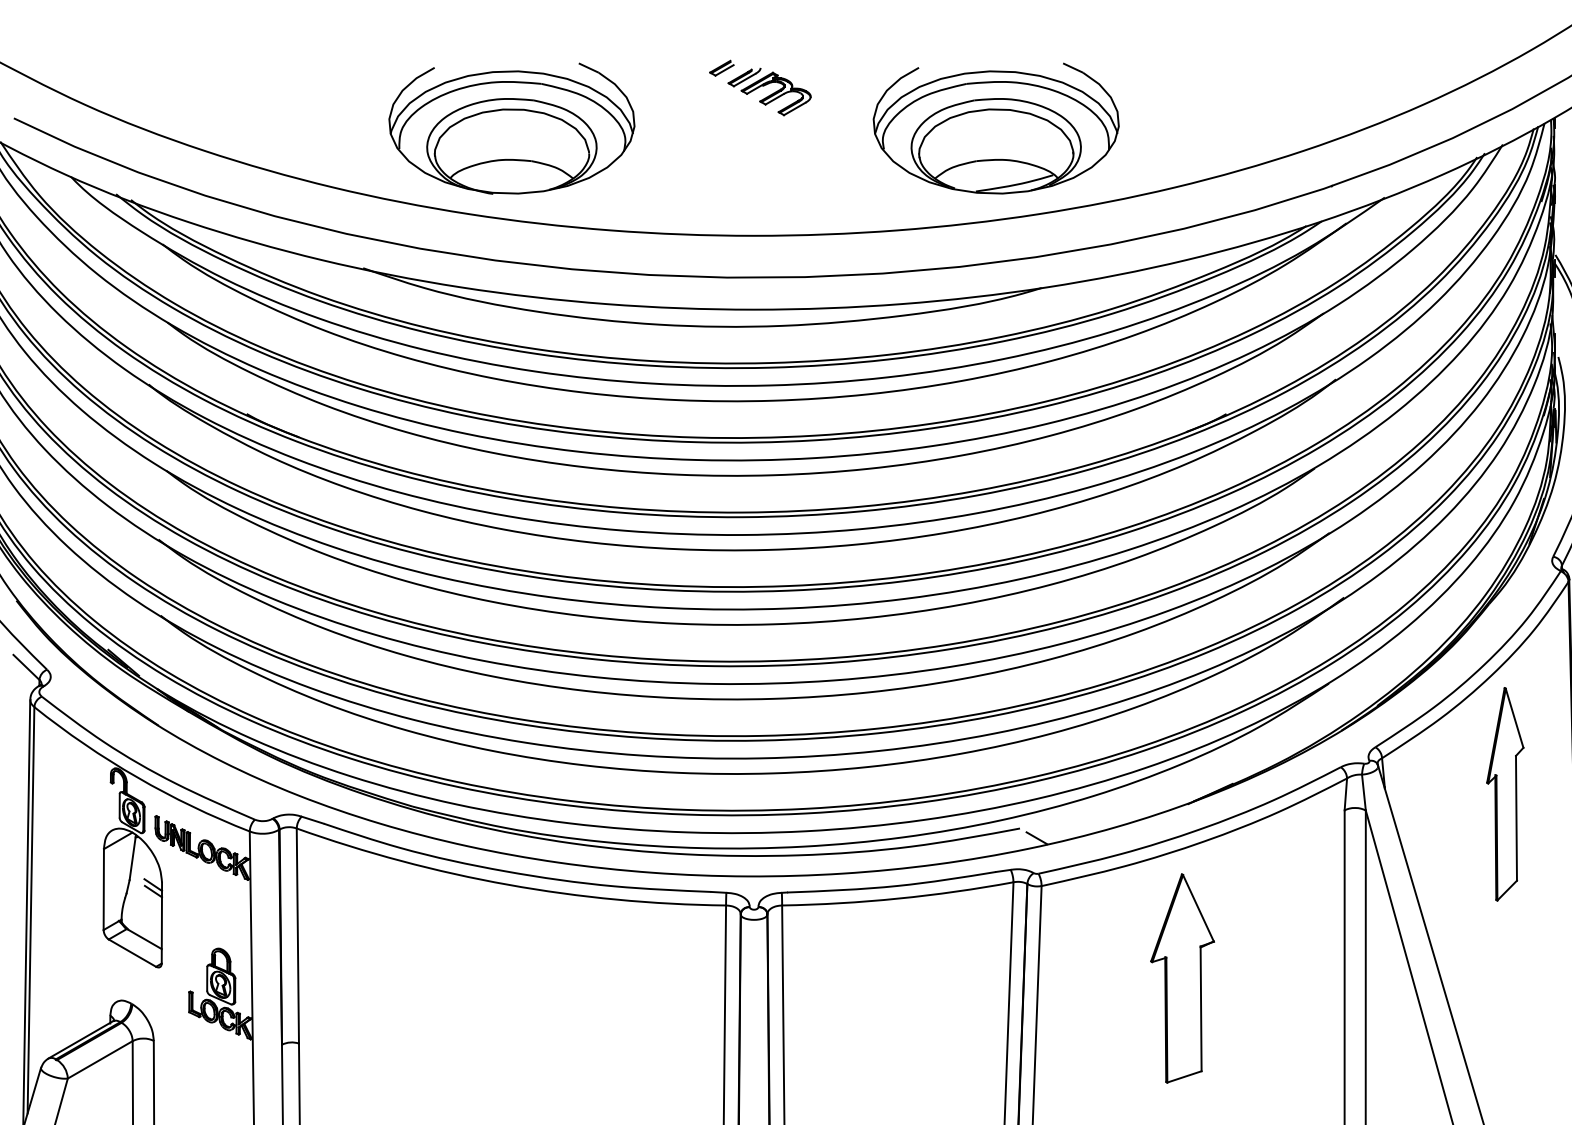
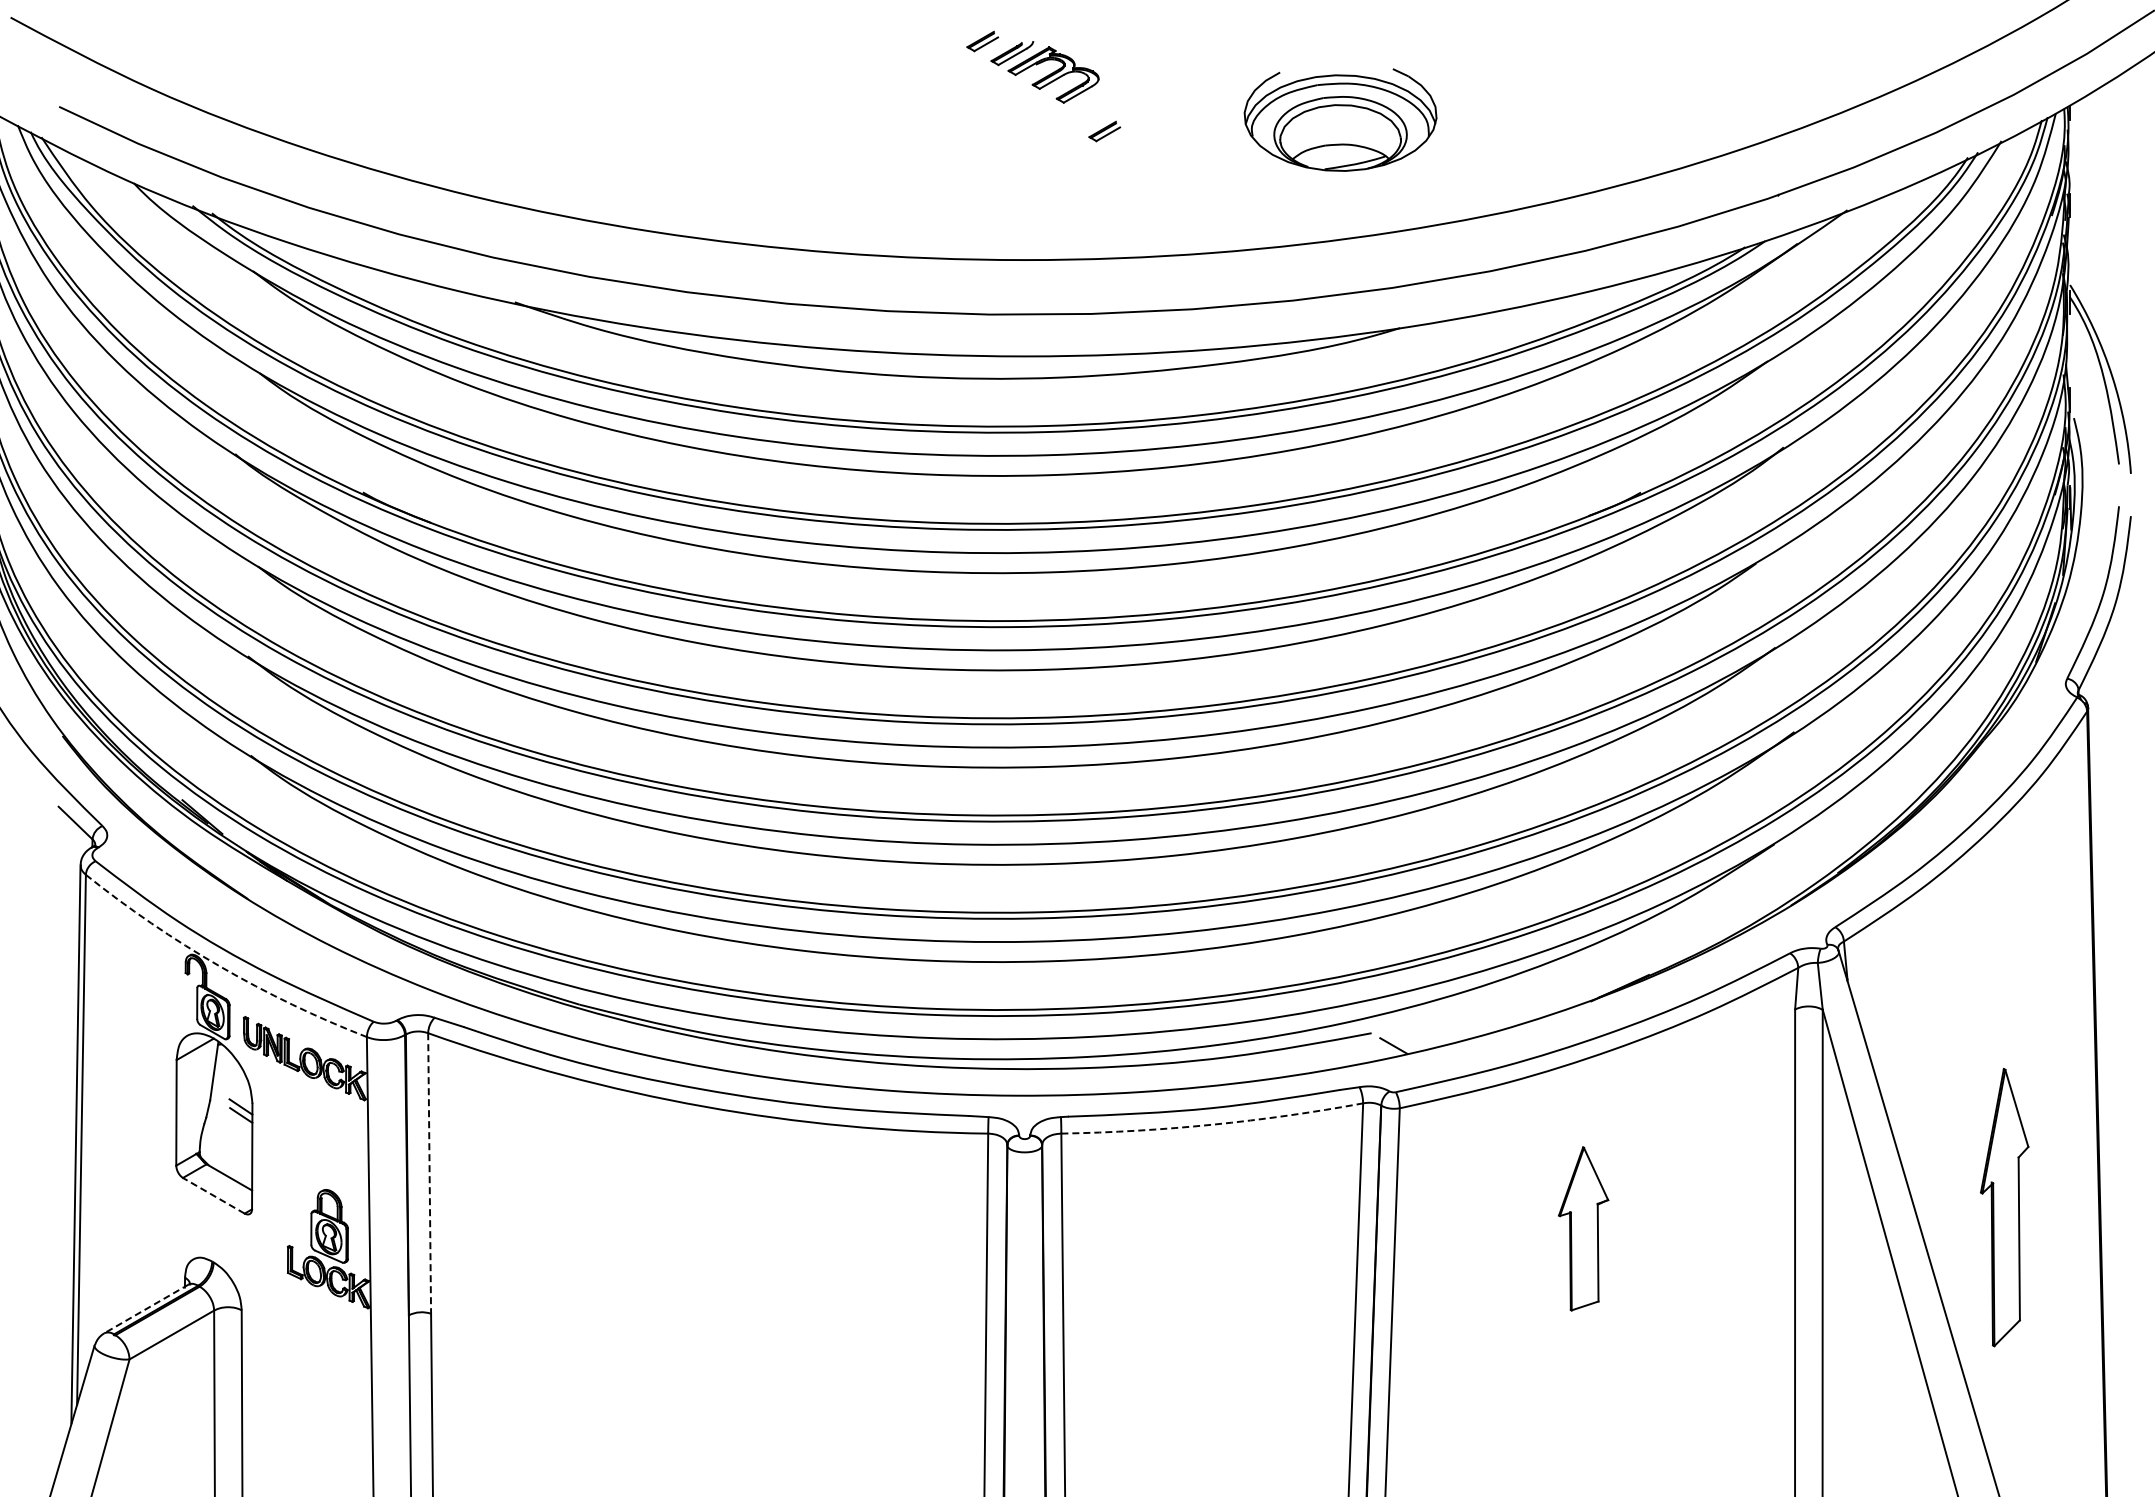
part: (511, 128) -> (708, 120), removed
part: (996, 128) -> (1340, 119), size x0.6
part: (815, 137) -> (1104, 131), added
arc: (137, 777) -> (220, 966), solid -> dashed
part: (1505, 794) -> (2004, 1207), moved
arc: (898, 898) -> (1212, 1124), solid -> dashed
line: (297, 936) -> (429, 1173), solid -> dashed
line: (132, 952) -> (213, 1195), solid -> dashed
part: (1182, 978) -> (1583, 1228), size x0.6
line: (80, 1039) -> (146, 1308), solid -> dashed

